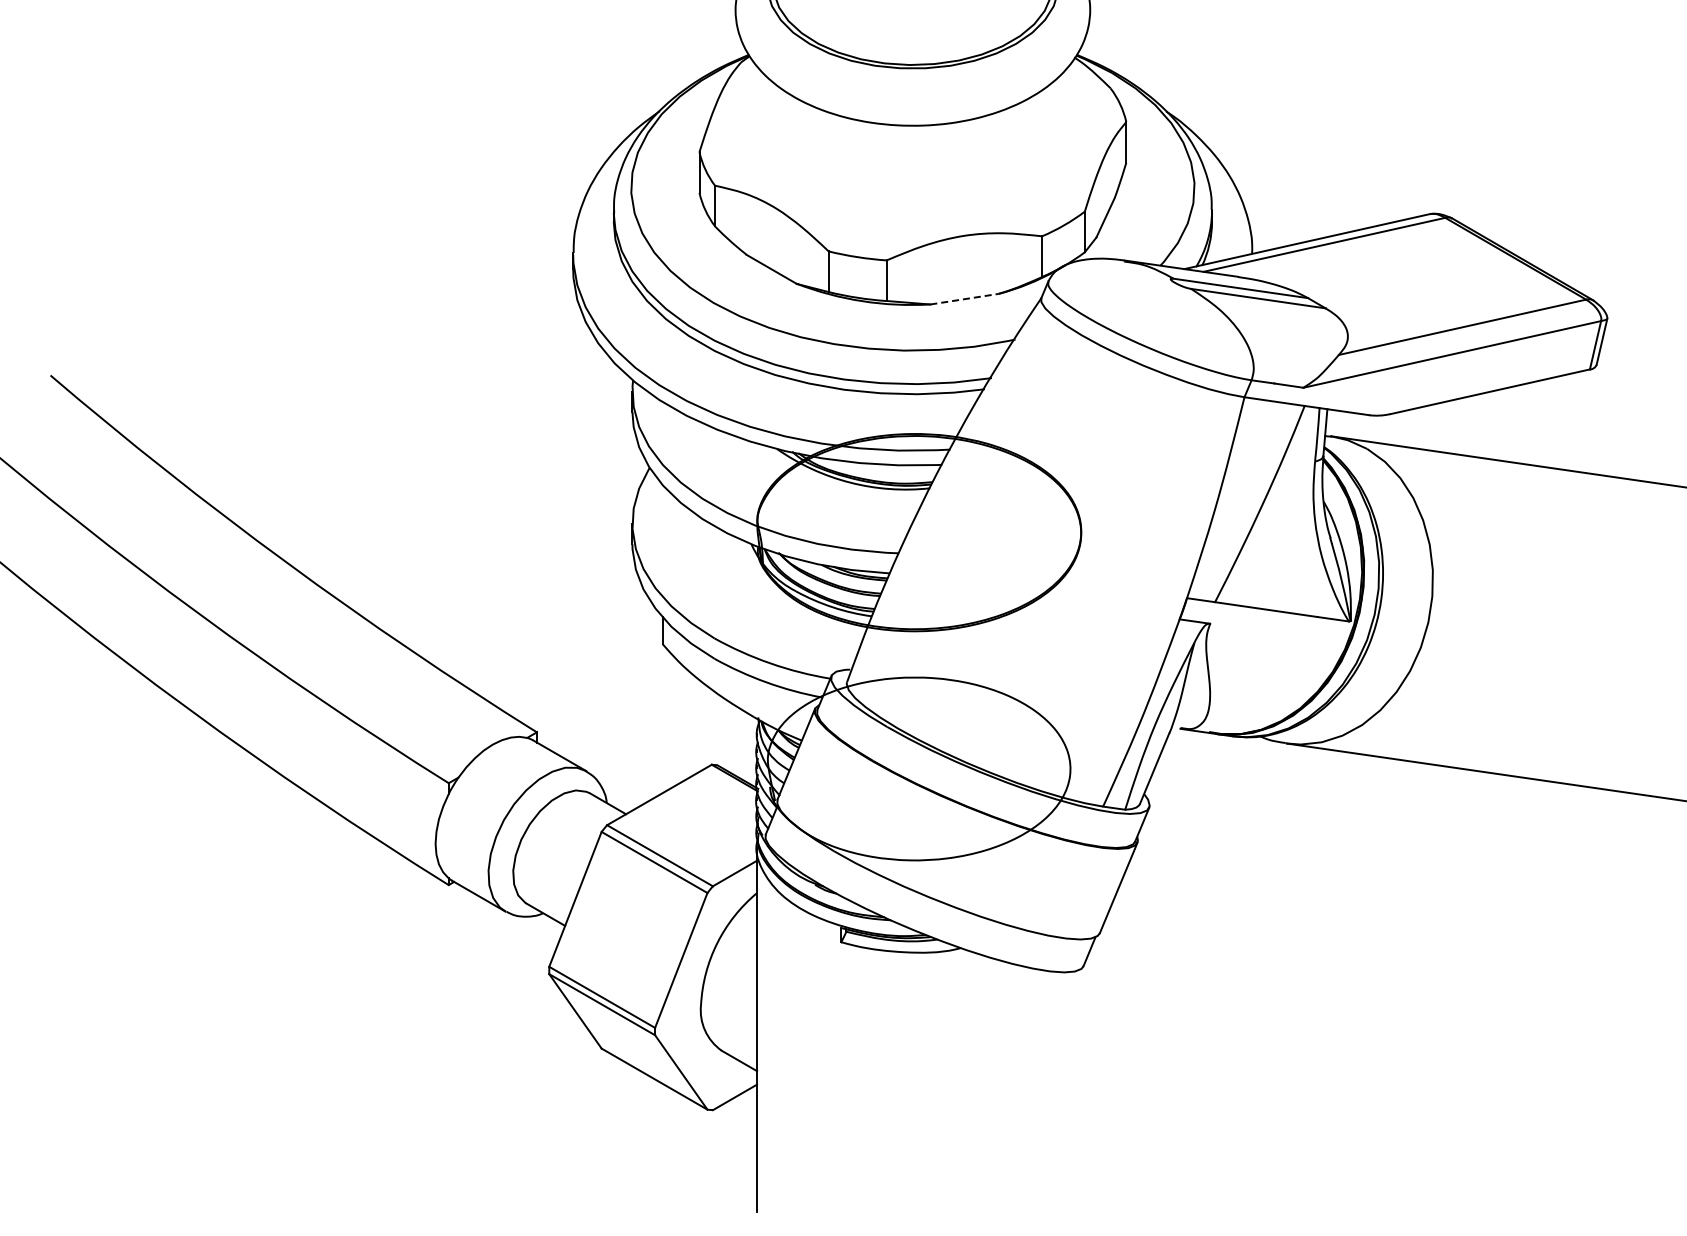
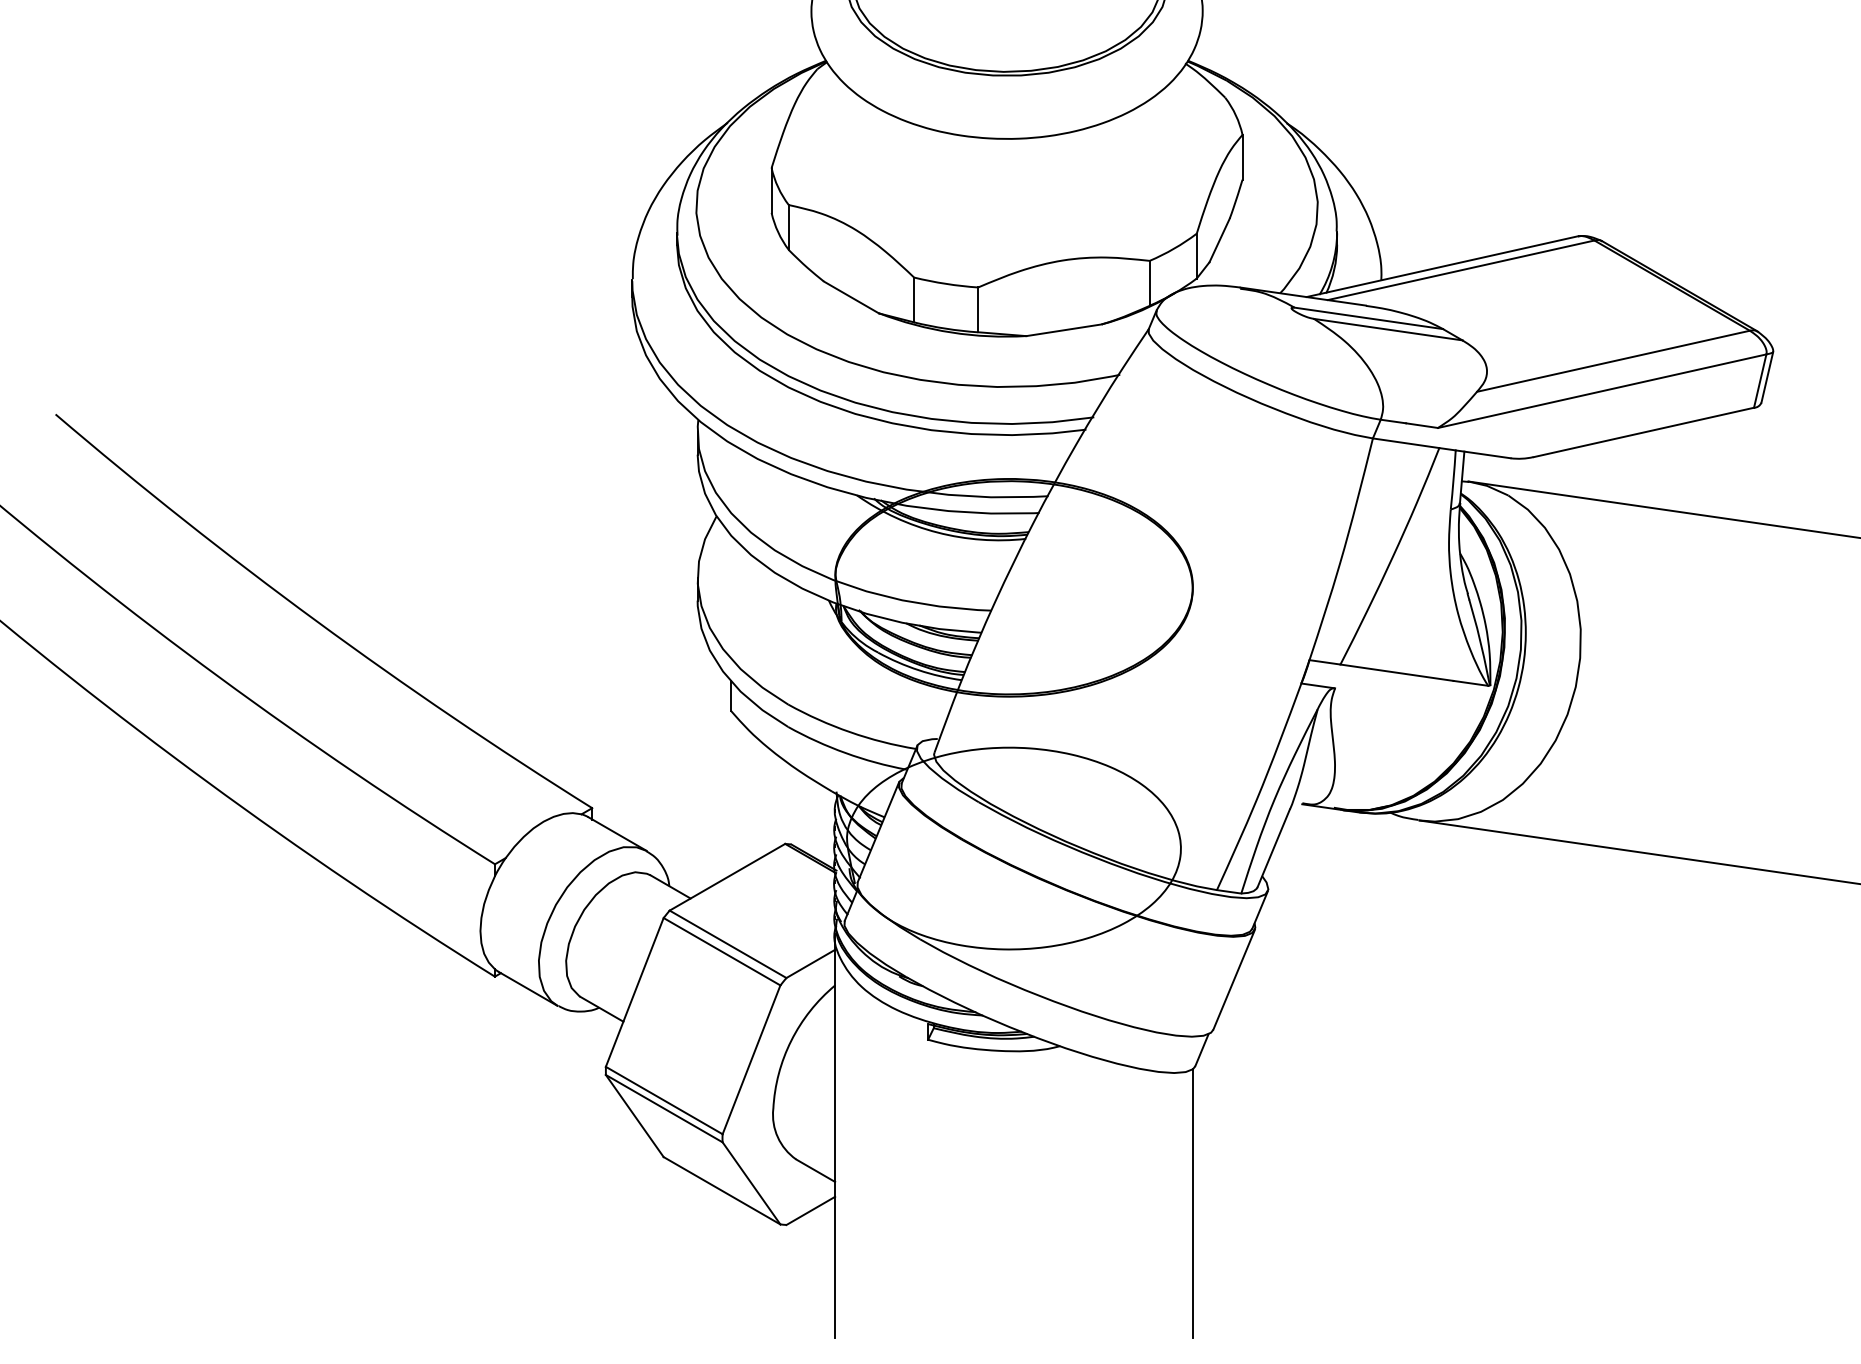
line: (964, 299) -> (1063, 330), dashed -> solid
line: (1081, 1090) -> (1193, 1203), added

